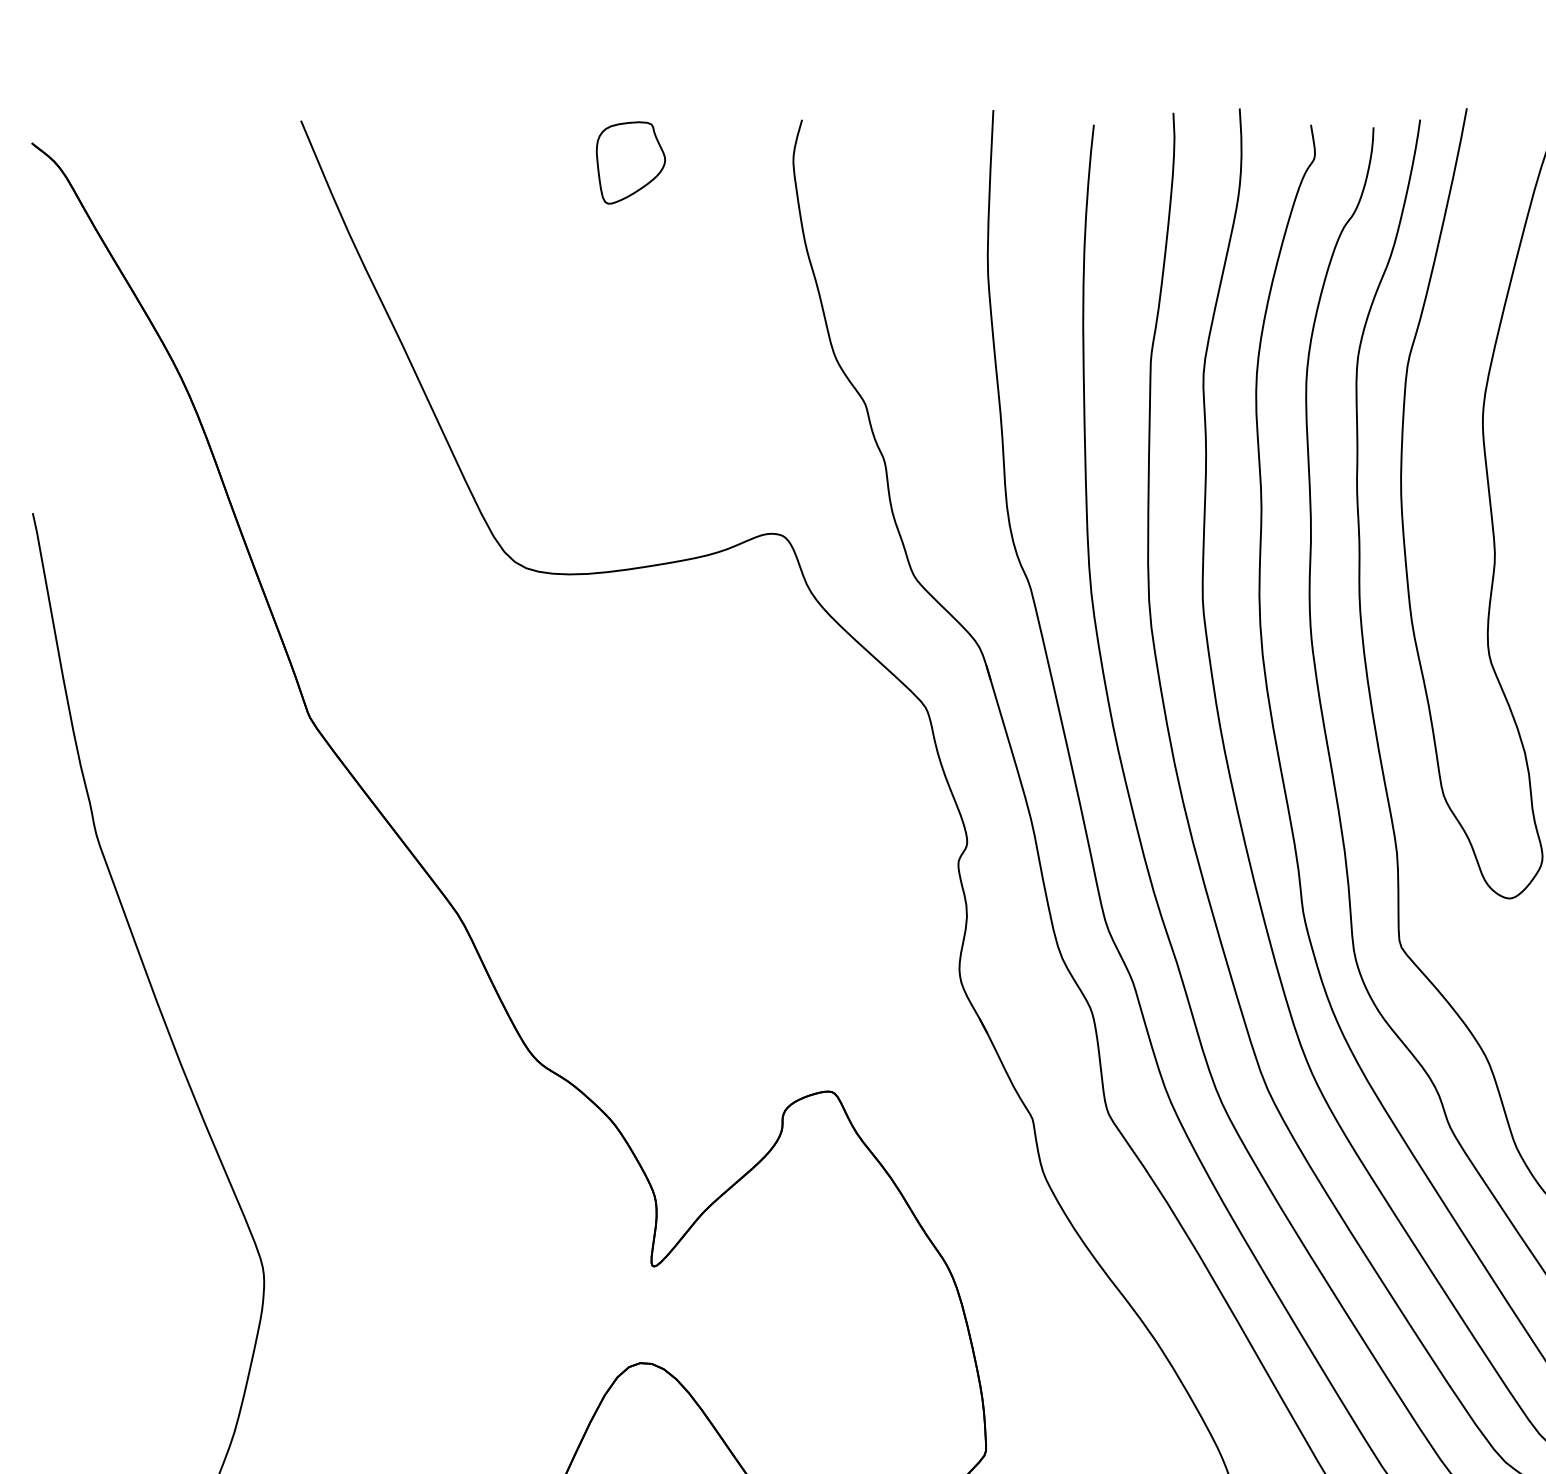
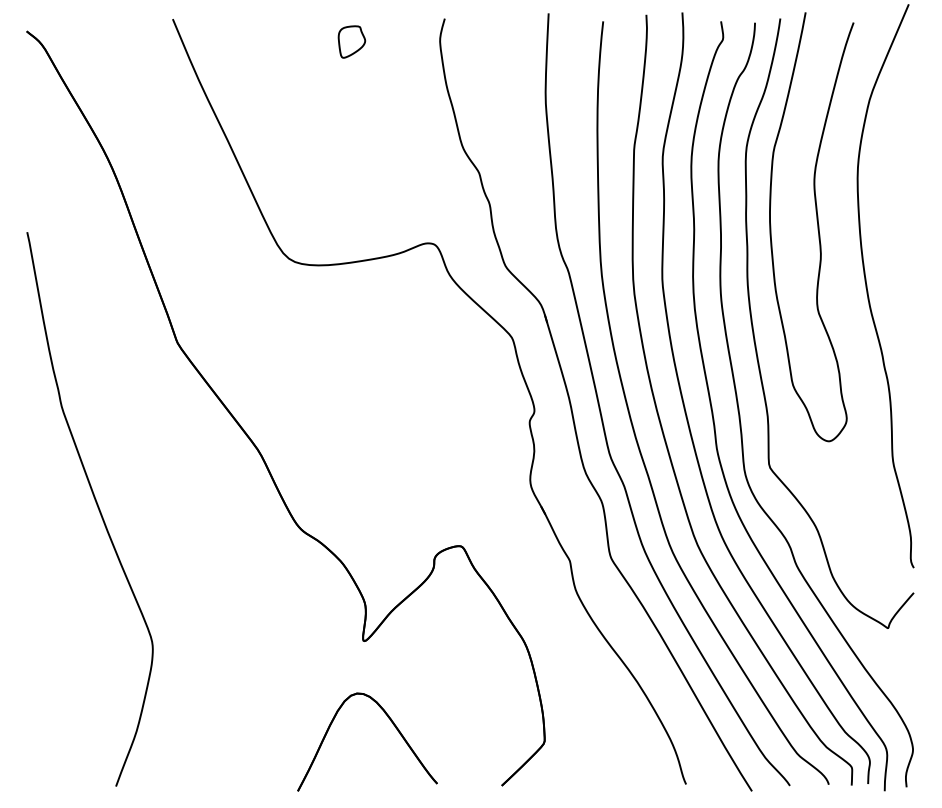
part: (630, 161) -> (351, 41), size x0.71

